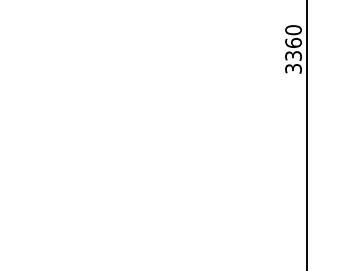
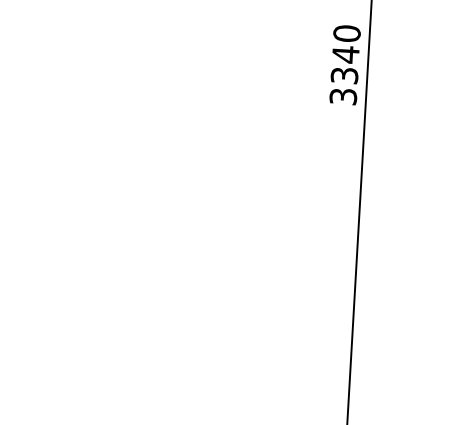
text: (293, 42) -> (345, 53), 3360 -> 3340

